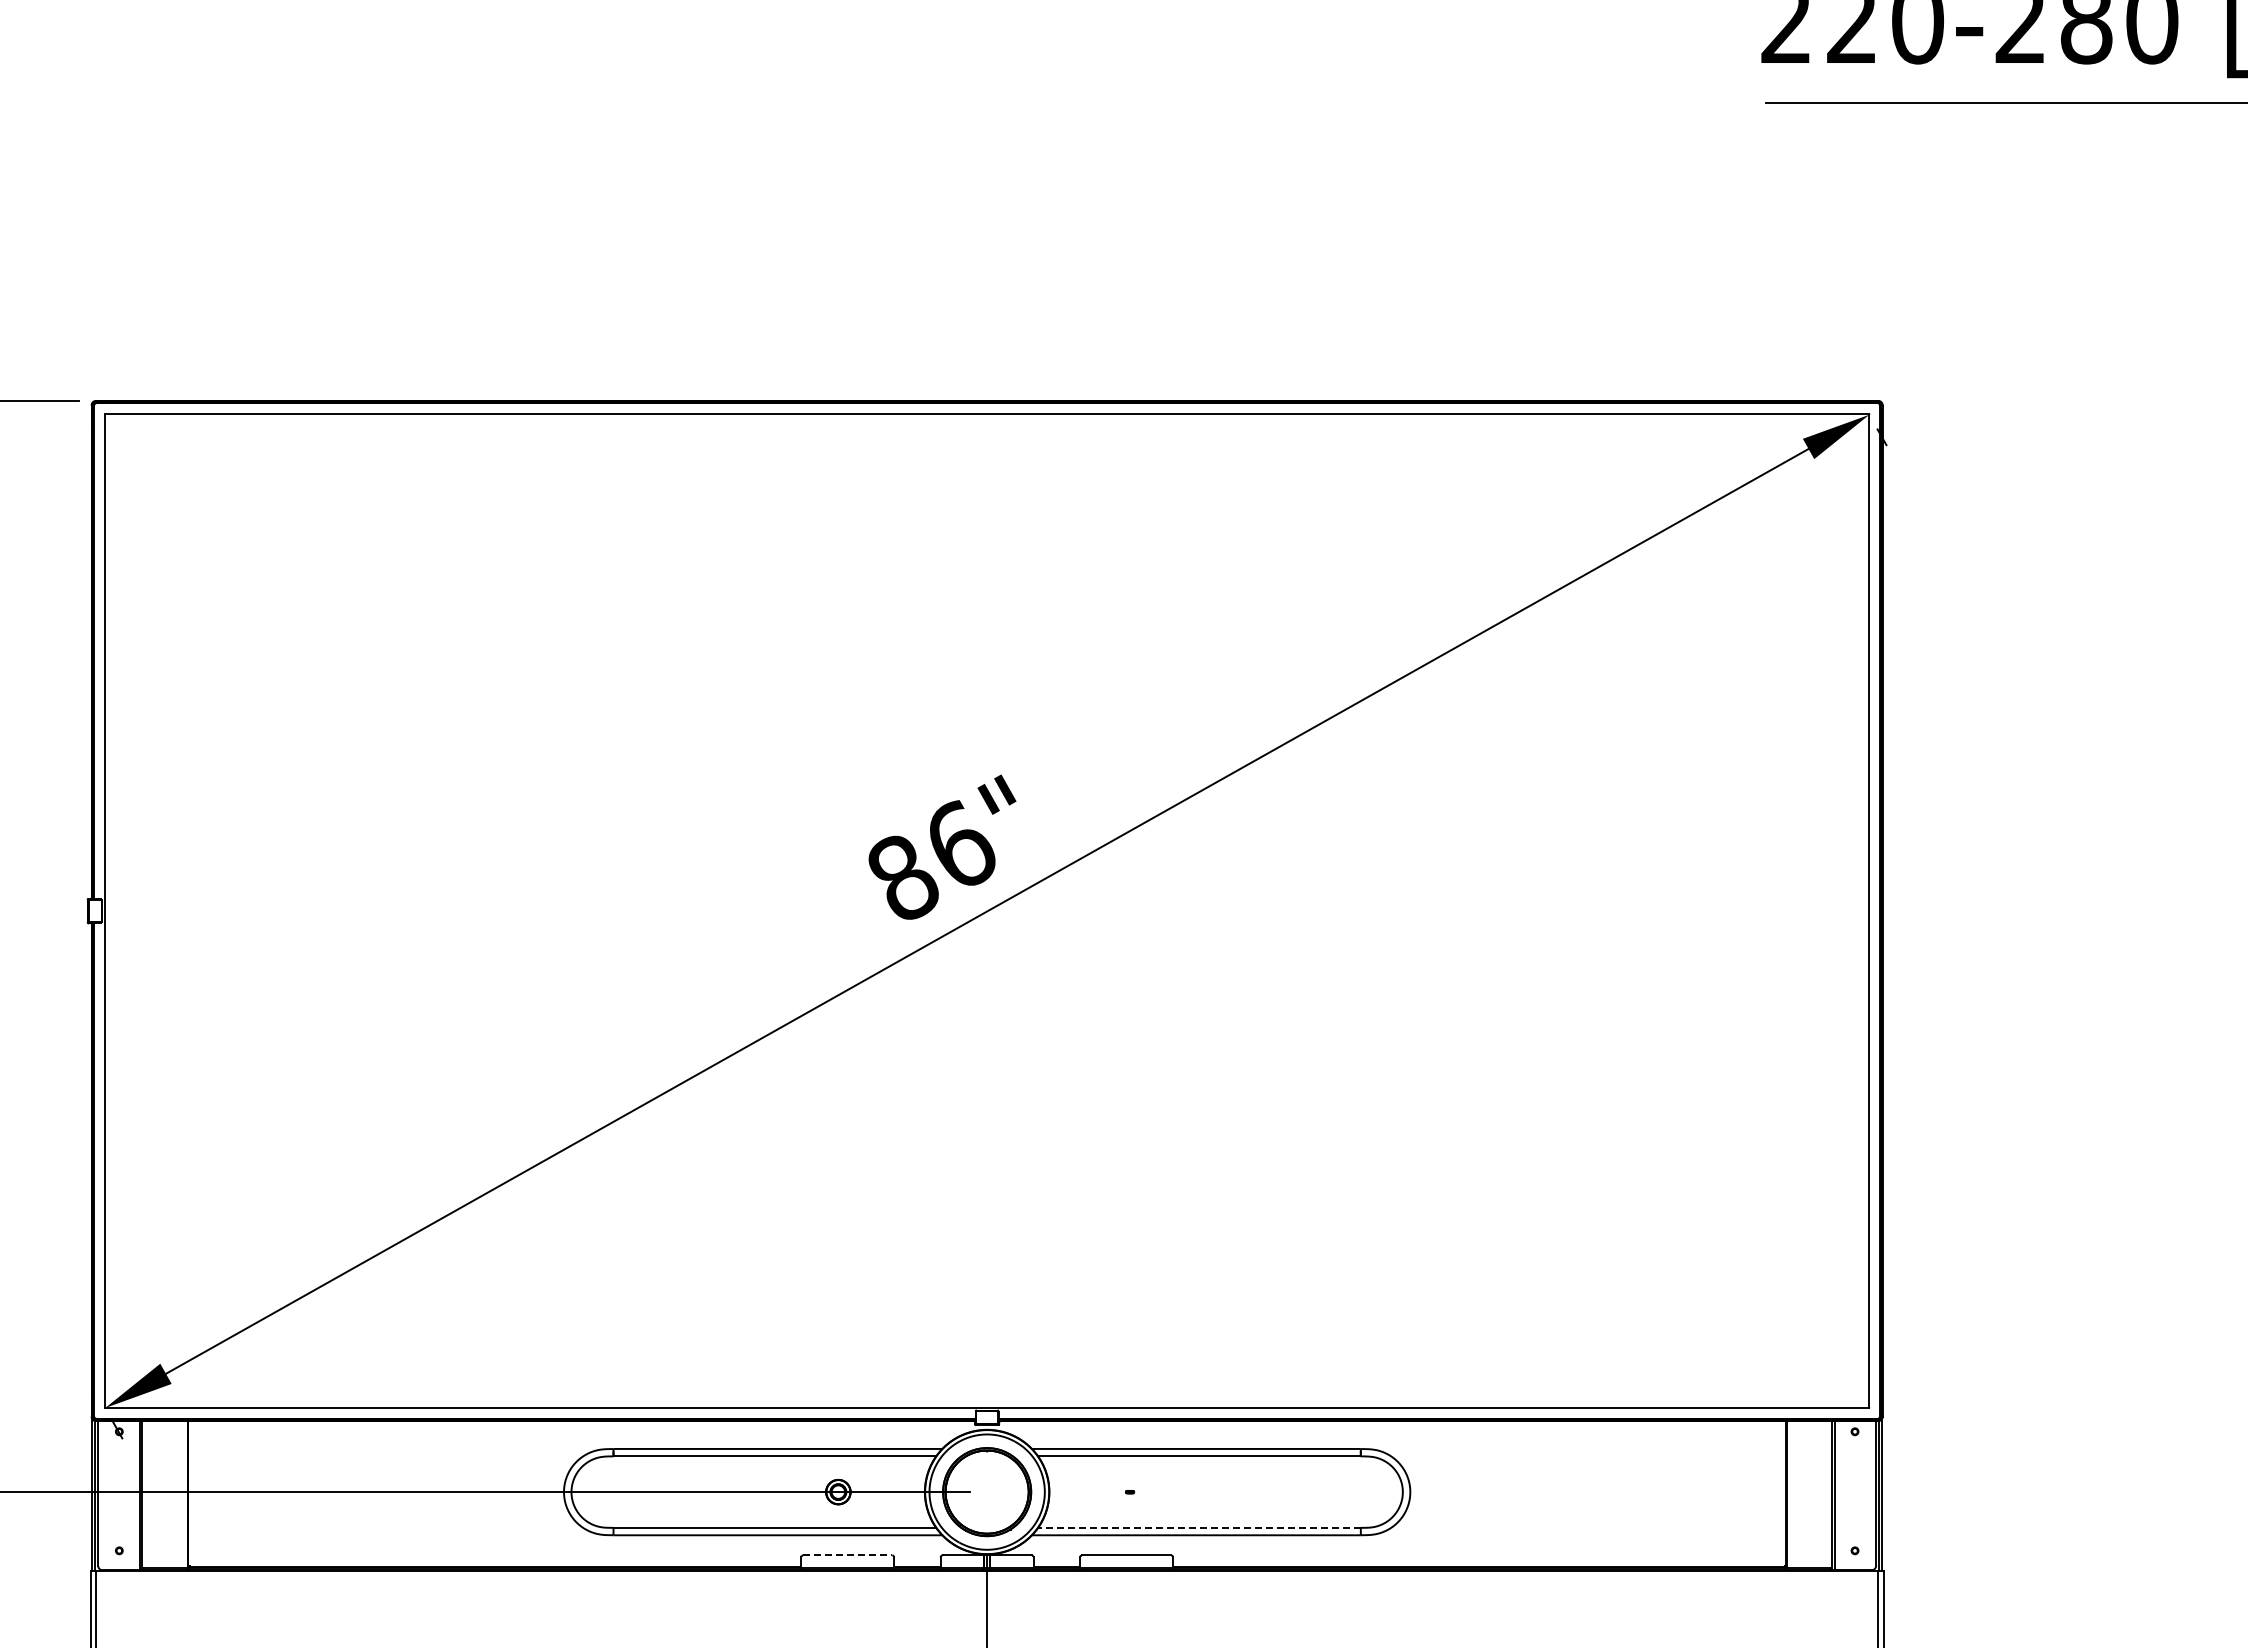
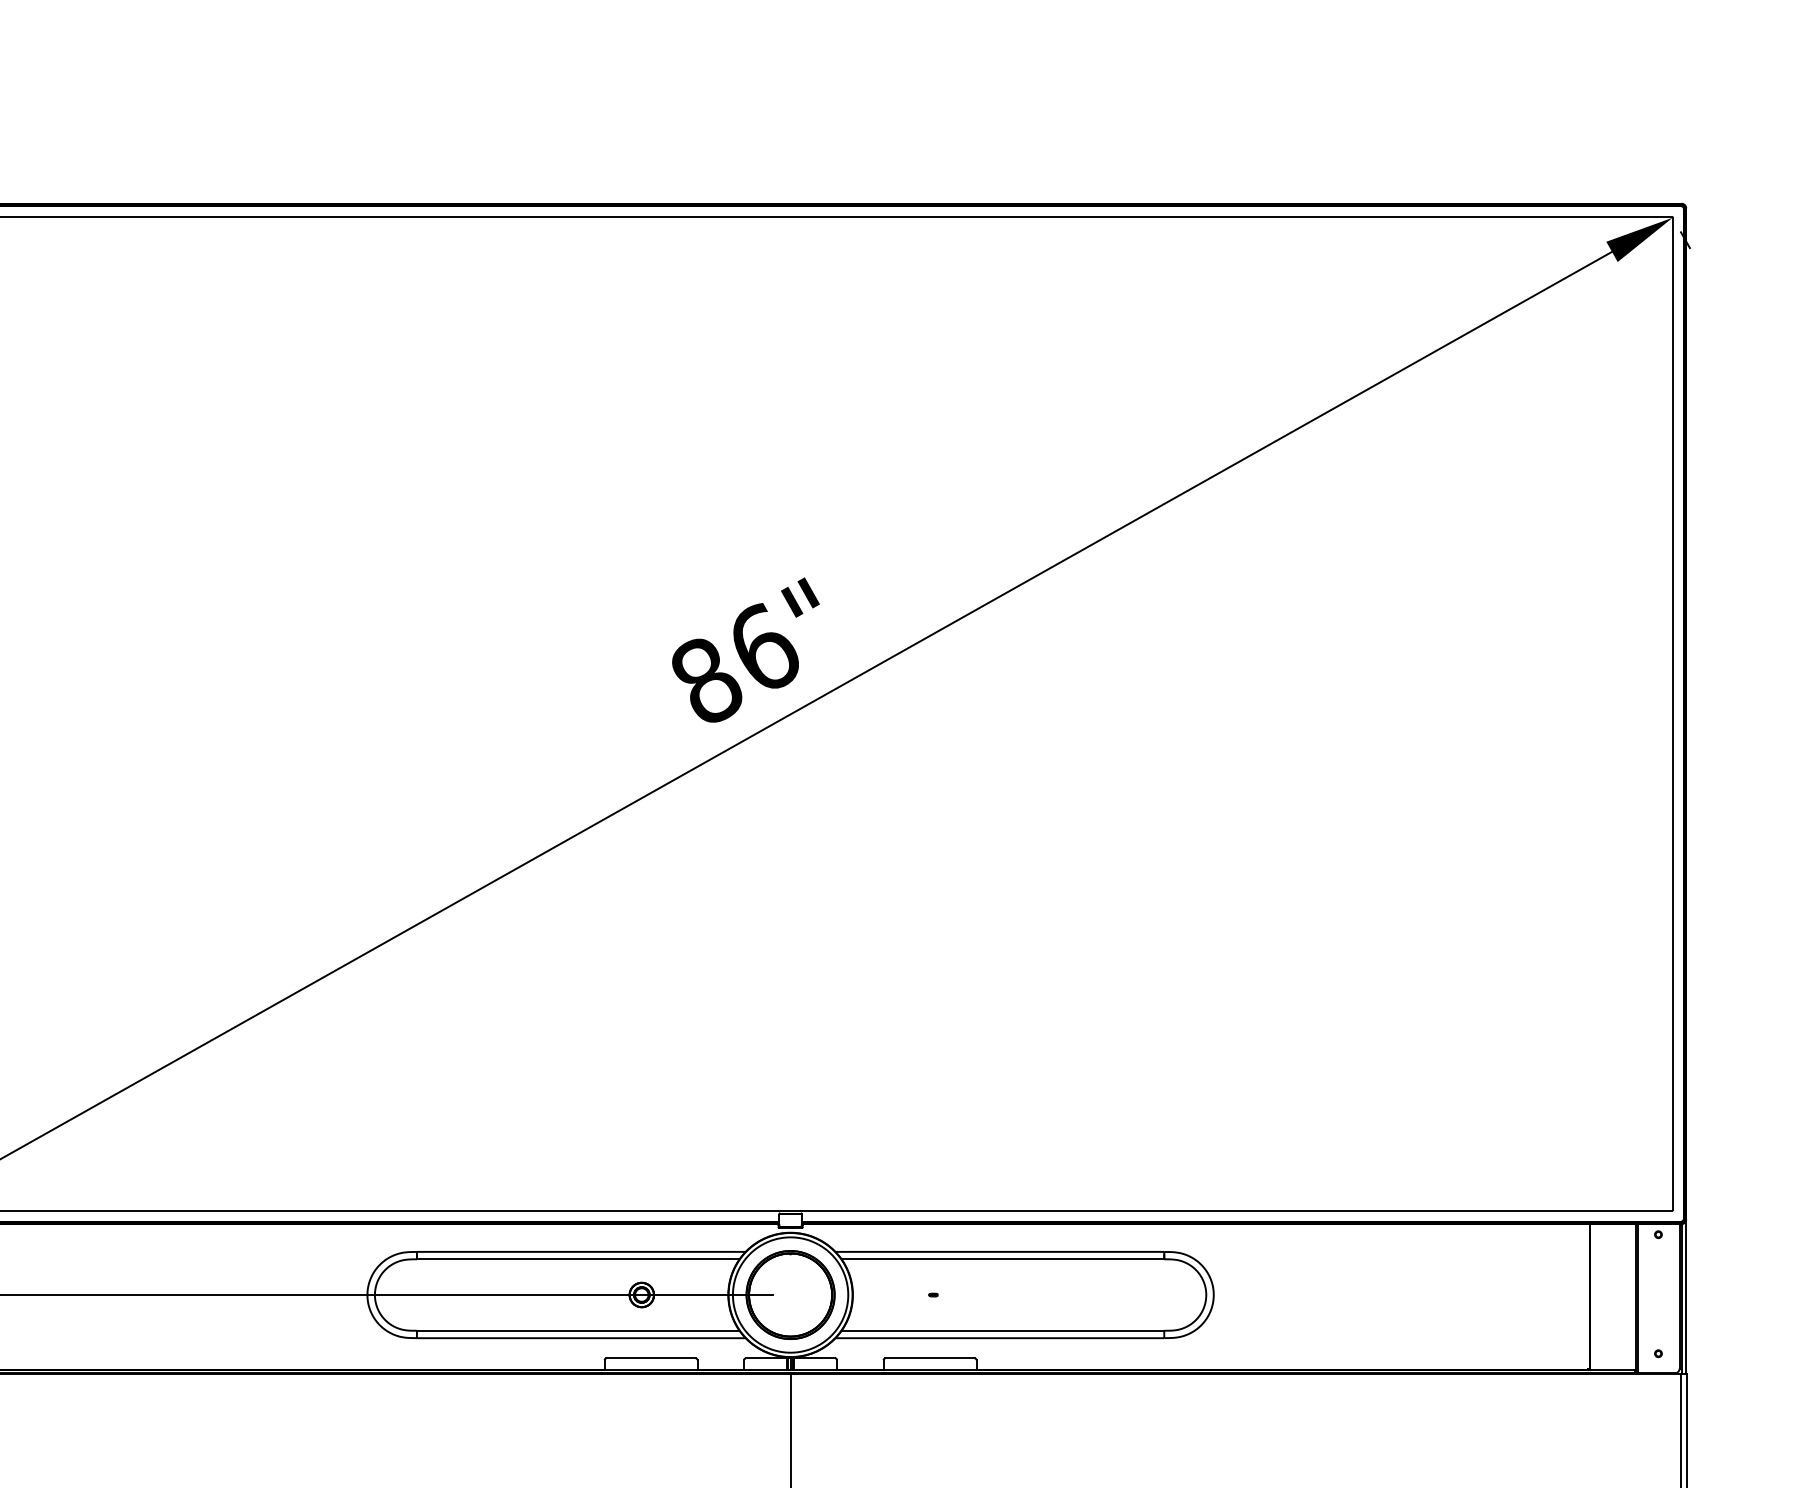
line: (1199, 1527) -> (1002, 1330), dashed -> solid
line: (847, 1555) -> (650, 1358), dashed -> solid

